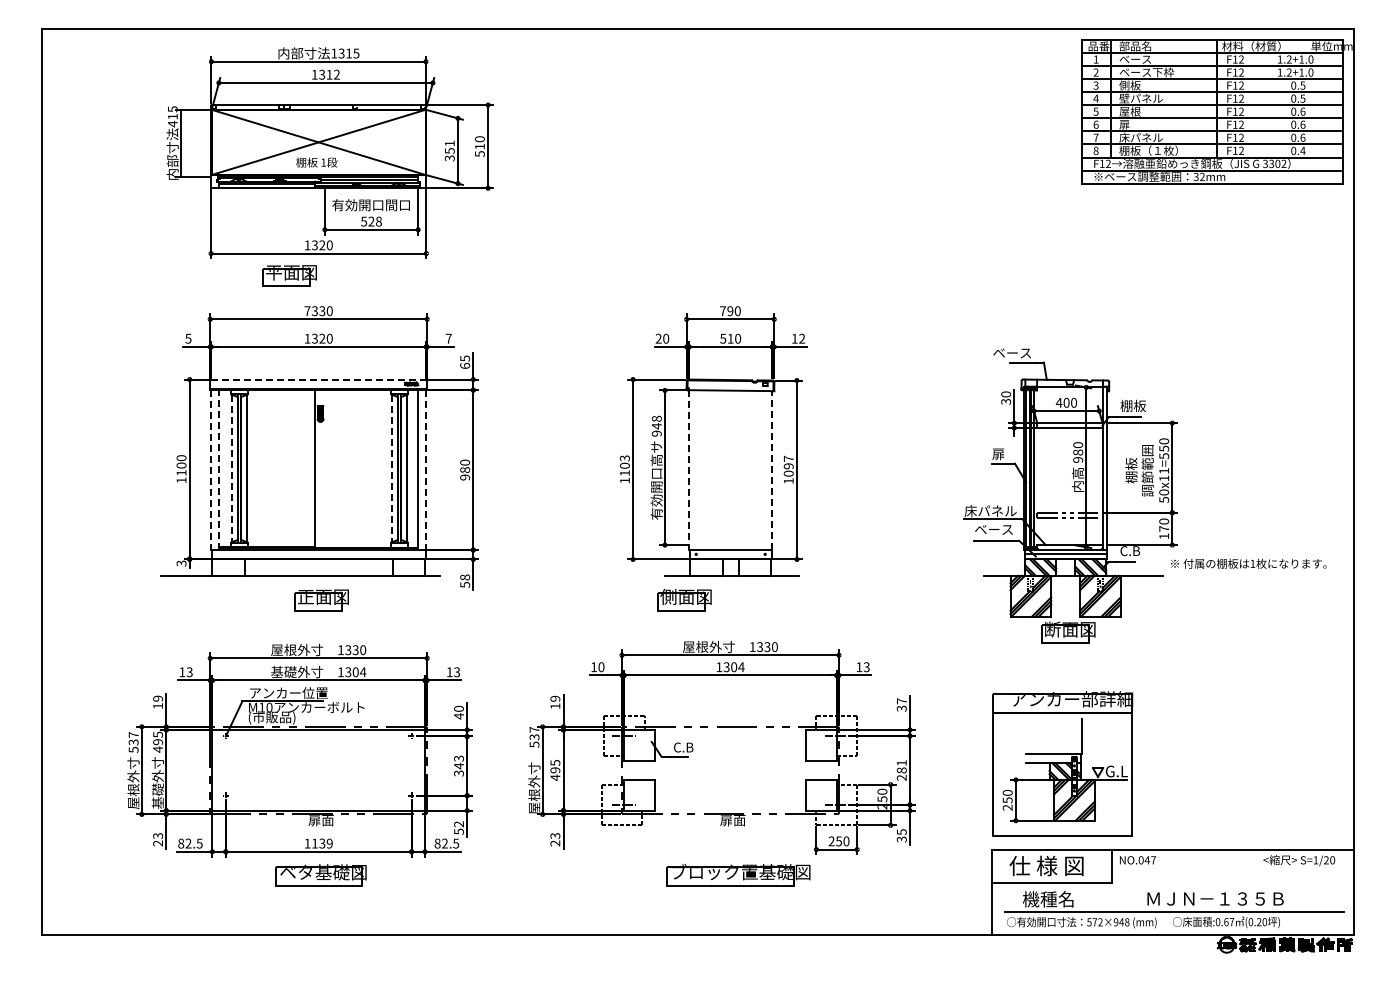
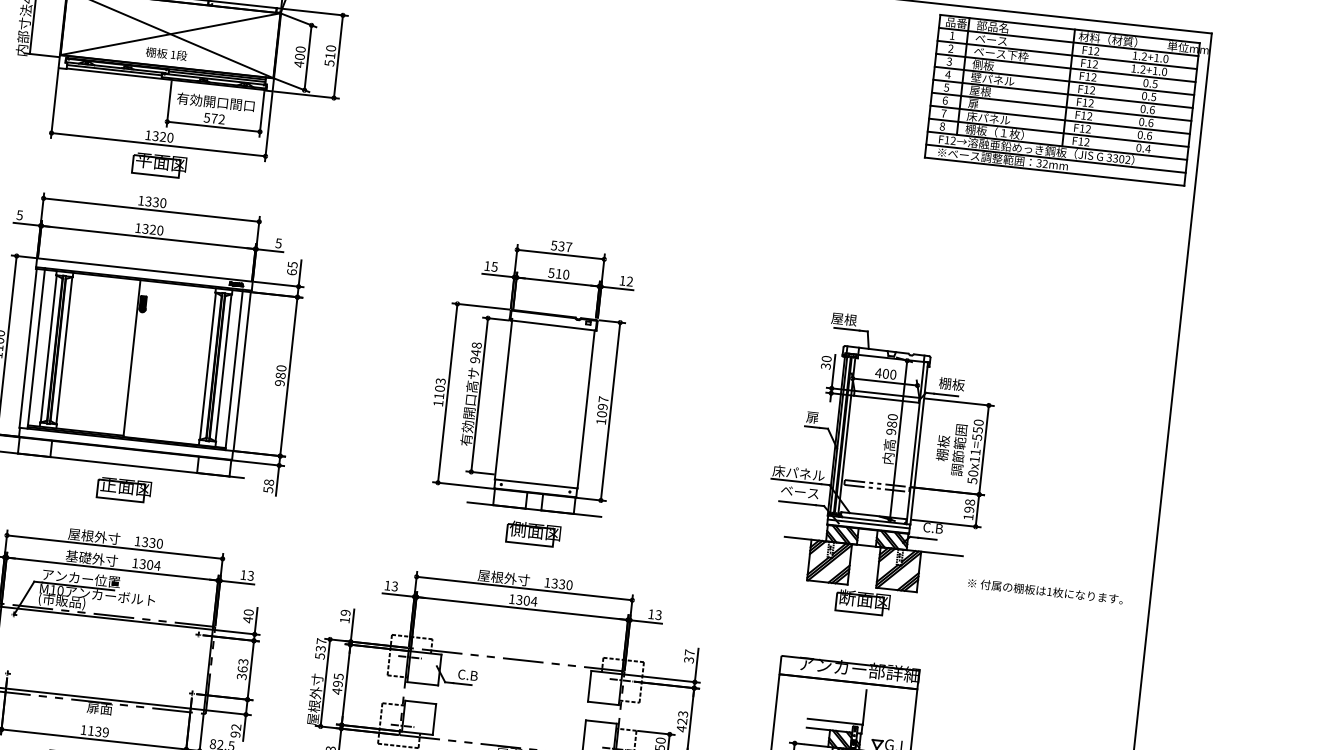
text: (449, 150) -> (299, 56), 351 -> 400
text: (374, 221) -> (217, 118), 528 -> 572
part: (289, 275) -> (159, 164), moved
text: (307, 310) -> (141, 200), 7330 -> 1330
text: (730, 311) -> (561, 246), 790 -> 537
text: (448, 338) -> (278, 243), 7 -> 5
text: (662, 338) -> (491, 266), 20 -> 15
text: (1012, 353) -> (837, 318), ベース -> 屋根
line: (318, 379) -> (144, 269), dashed -> solid
line: (231, 468) -> (48, 348), dashed -> solid
line: (391, 468) -> (207, 366), dashed -> solid
line: (219, 469) -> (36, 348), dashed -> solid
line: (211, 470) -> (28, 348), dashed -> solid
line: (426, 470) -> (242, 372), dashed -> solid
line: (689, 470) -> (503, 400), dashed -> solid
line: (772, 470) -> (586, 409), dashed -> solid
text: (1164, 524) -> (970, 505), 170 -> 198
text: (1248, 563) -> (1045, 591), moved
part: (684, 600) -> (533, 534), moved
text: (601, 667) -> (394, 586), 10 -> 13
text: (458, 765) -> (242, 668), 343 -> 363
text: (901, 770) -> (682, 721), 281 -> 423
text: (458, 831) -> (235, 734), 52 -> 92

